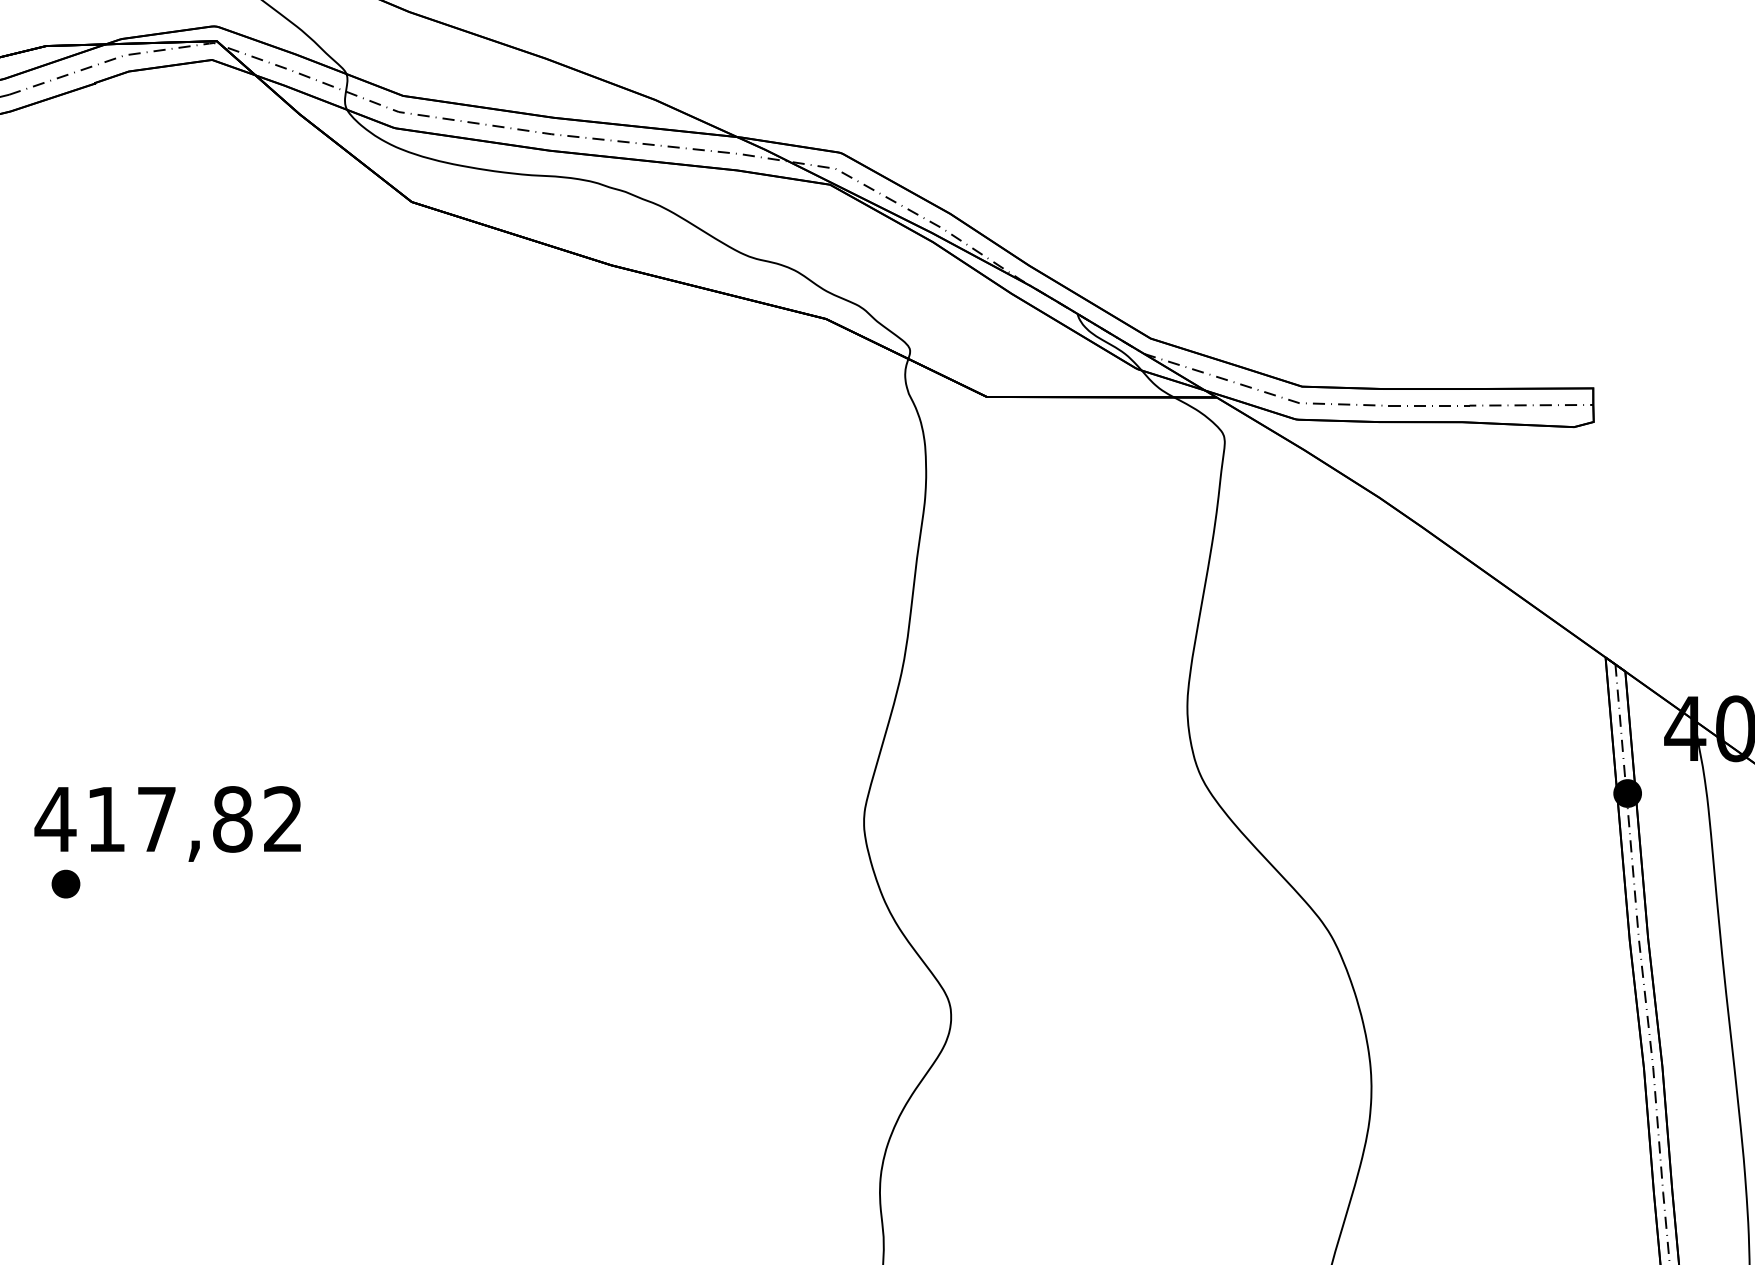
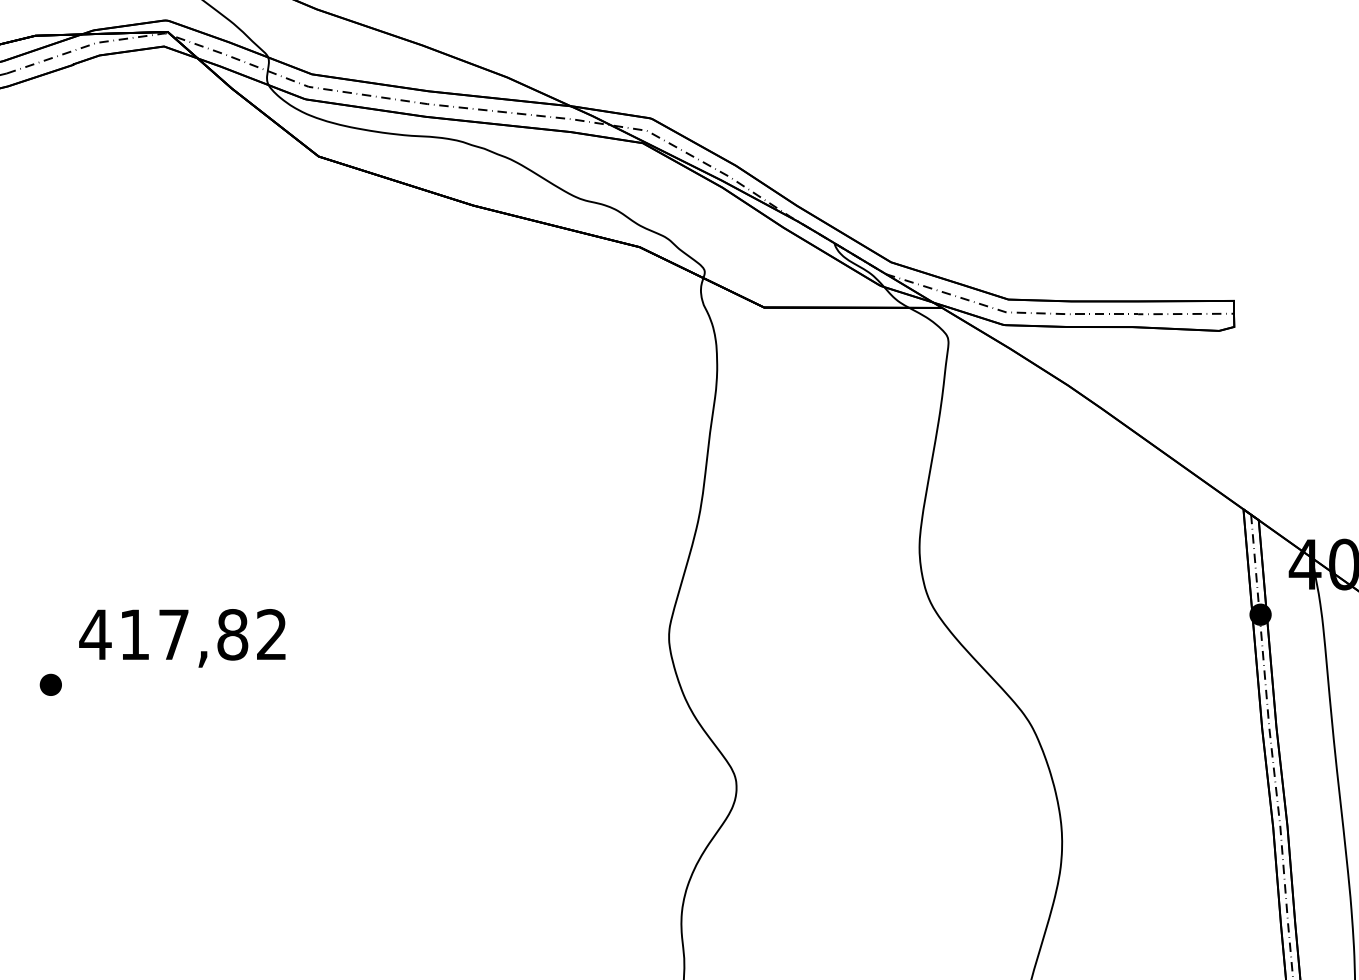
text: (167, 823) -> (182, 637), moved

